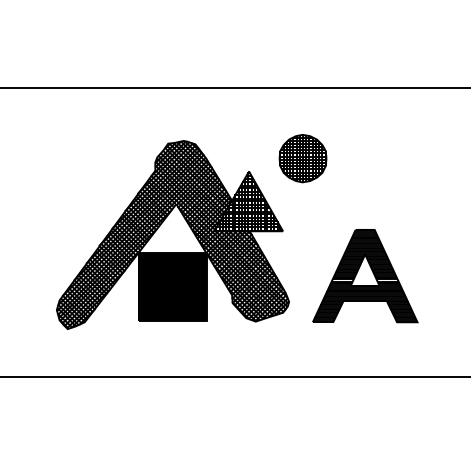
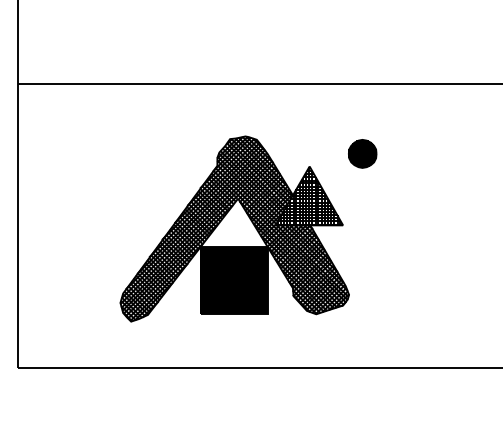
part: (302, 158) -> (362, 153), size x0.6
part: (364, 276) -> (423, 269), removed

